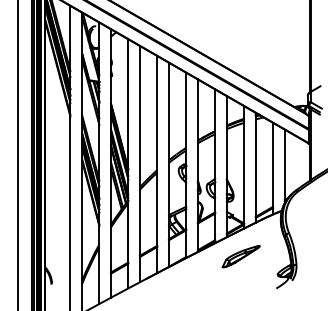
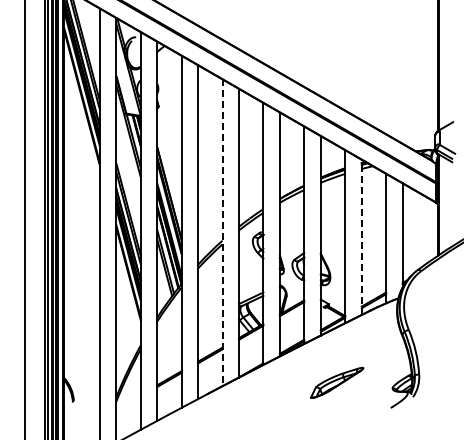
line: (157, 165) -> (222, 233), solid -> dashed
line: (255, 167) -> (361, 237), solid -> dashed
part: (241, 256) -> (337, 382), moved

